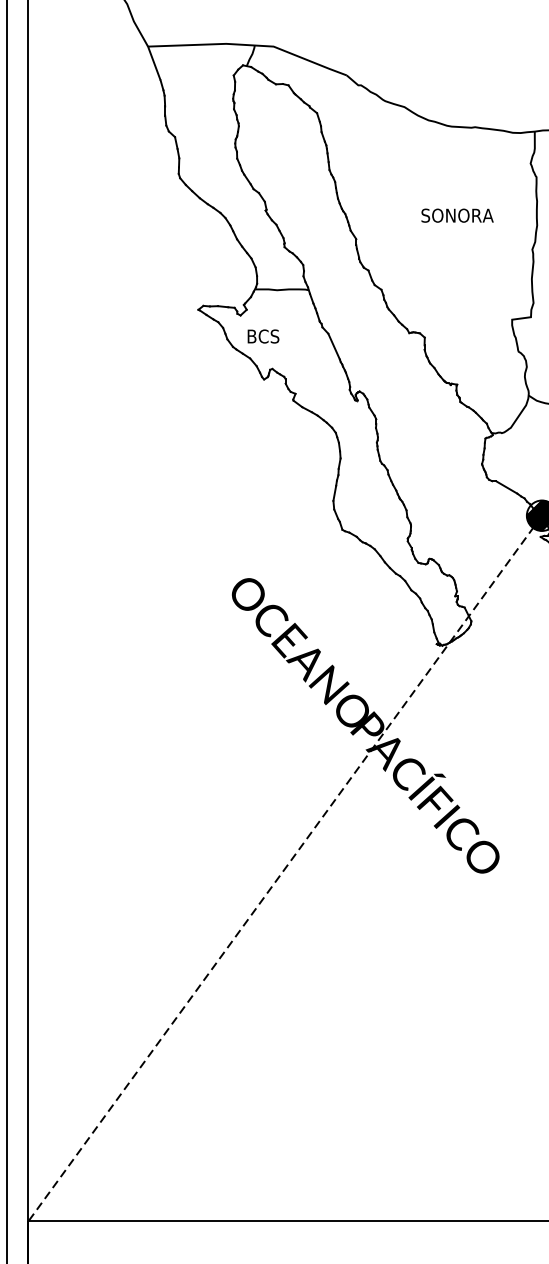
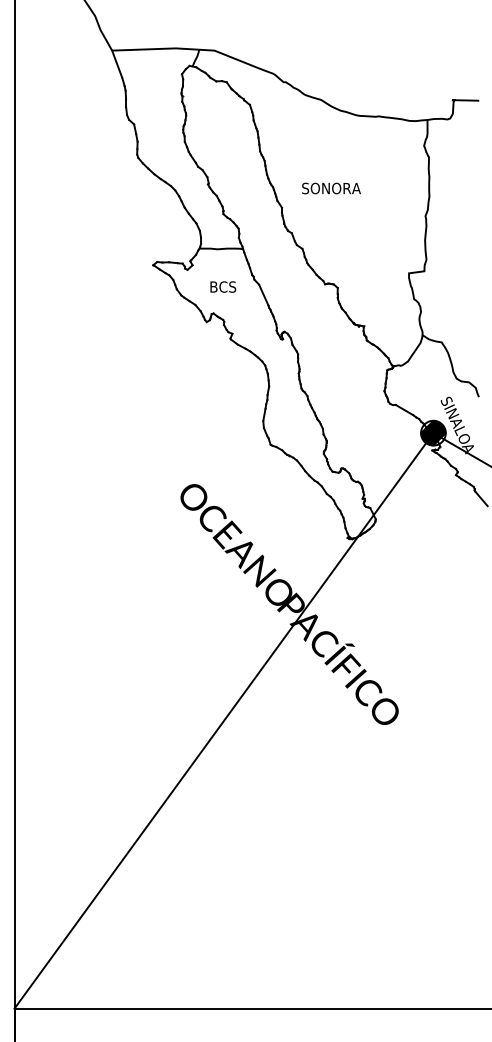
text: (457, 215) -> (331, 188), moved
text: (263, 335) -> (223, 286), moved
line: (284, 868) -> (223, 720), dashed -> solid

